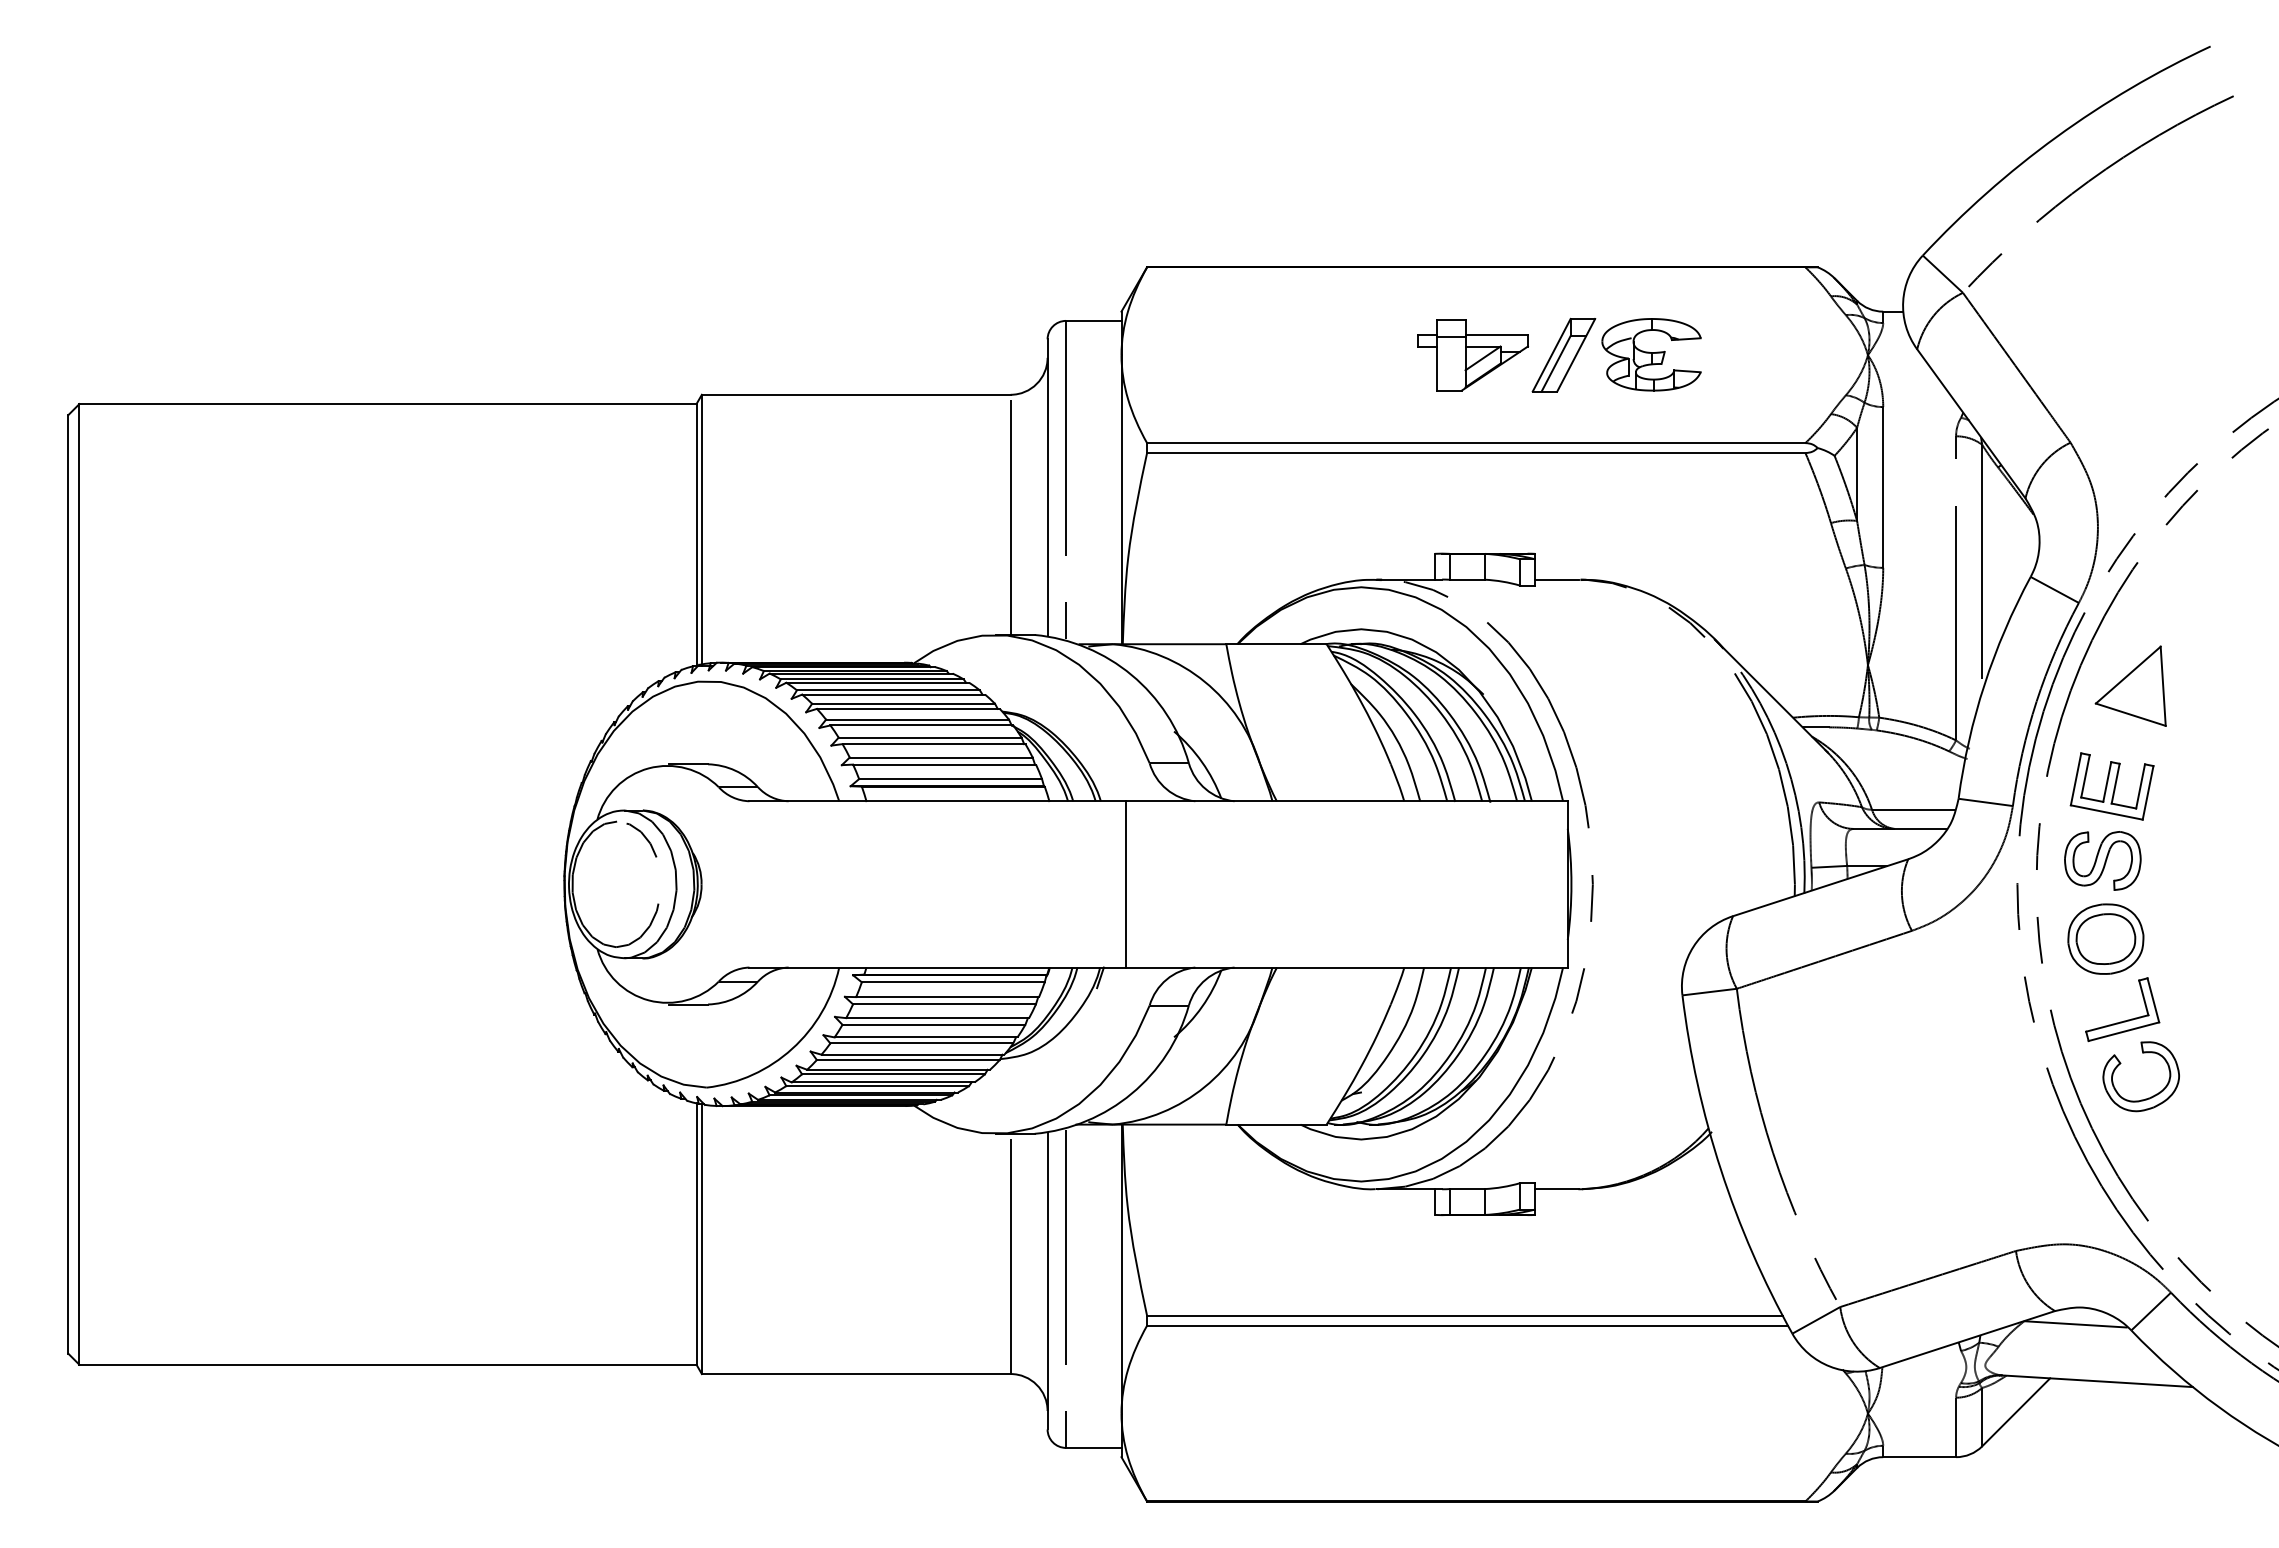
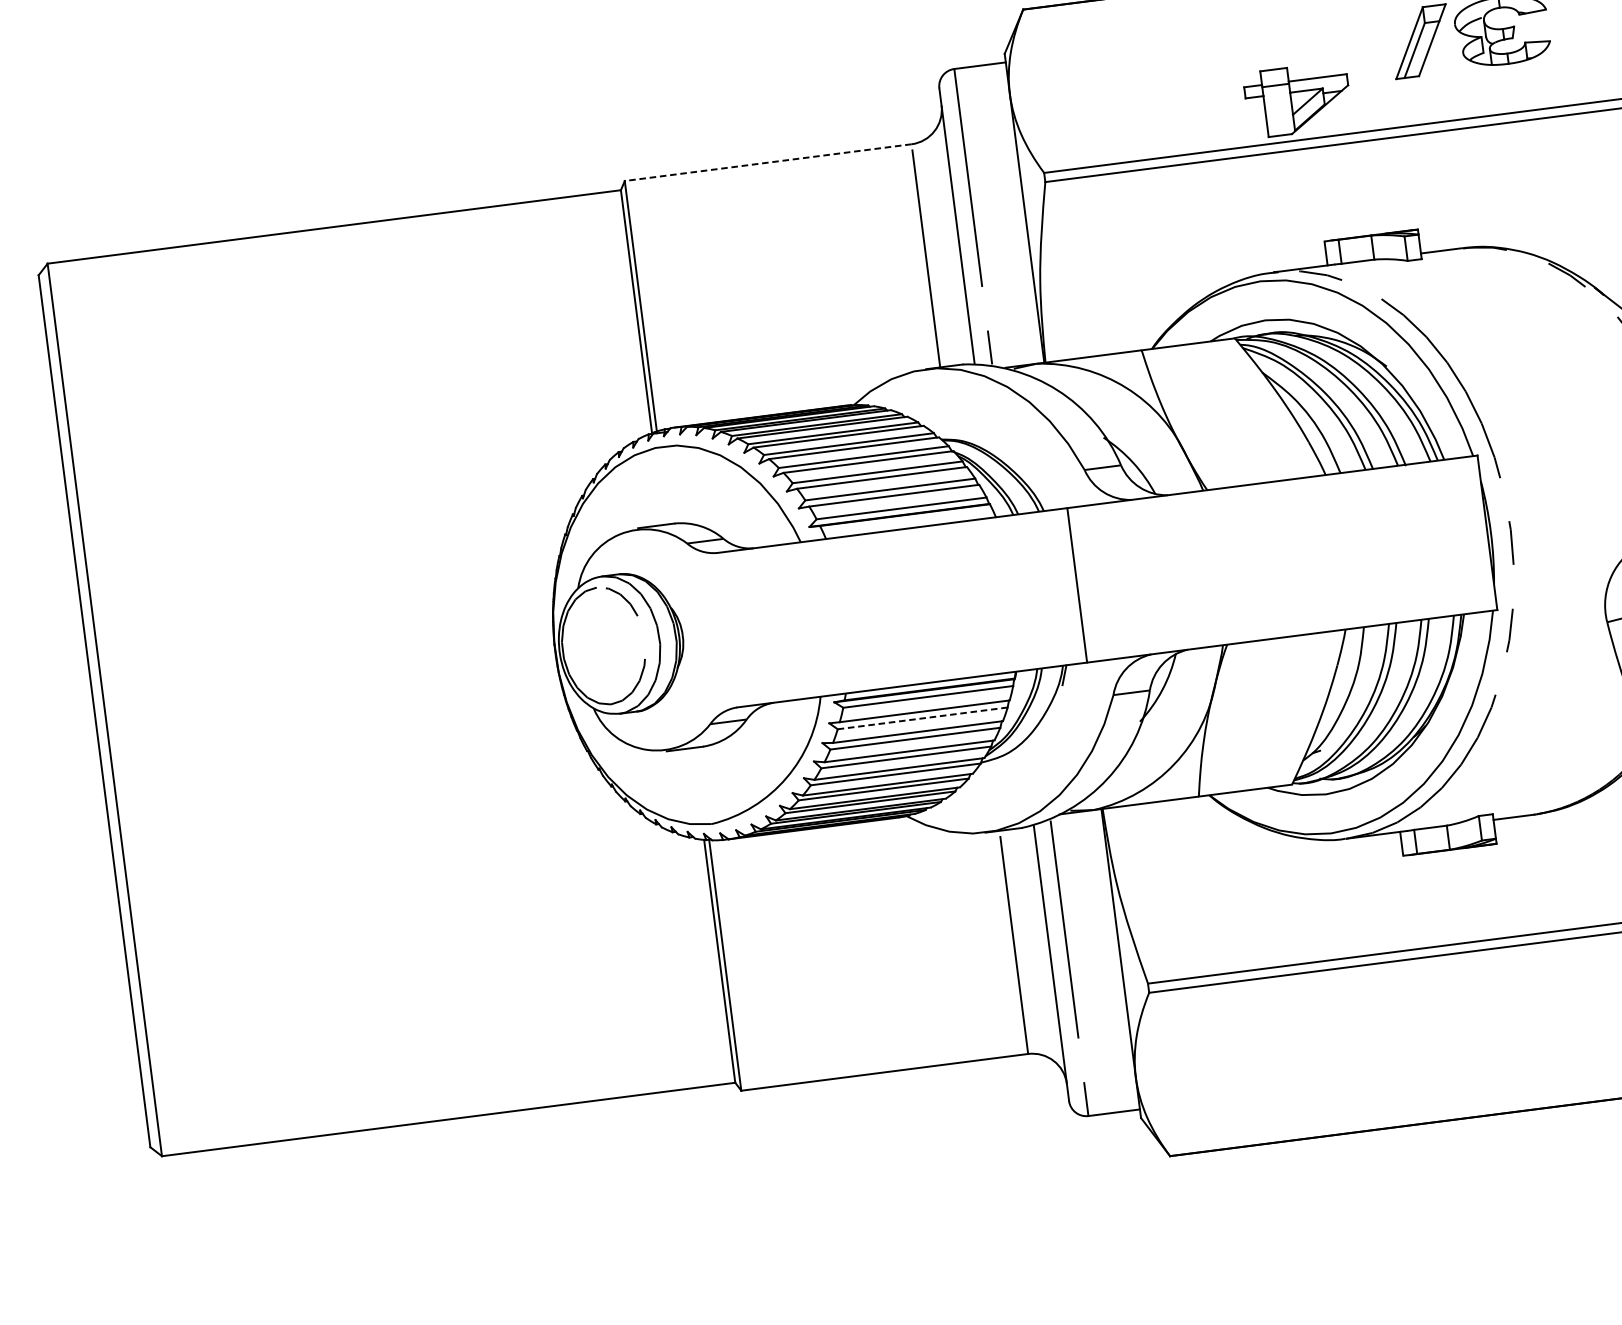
part: (1472, 355) -> (1297, 100), moved
line: (855, 394) -> (767, 162), solid -> dashed
line: (944, 1004) -> (922, 718), solid -> dashed

